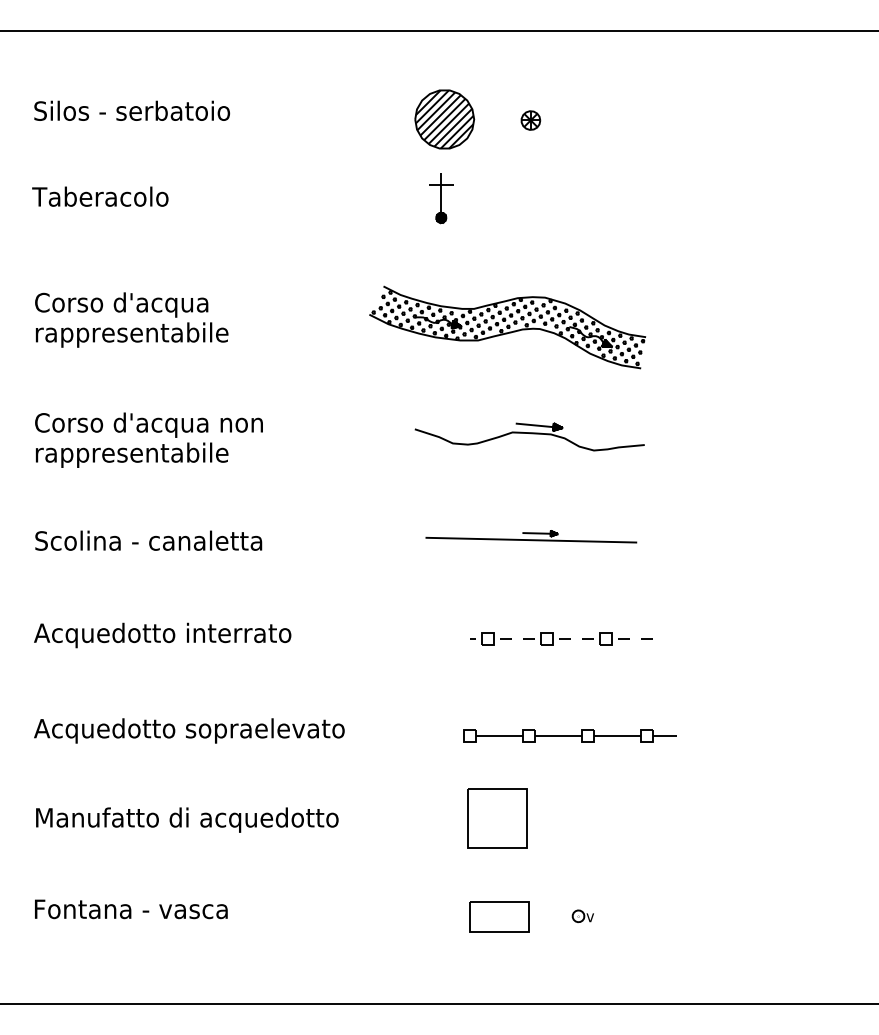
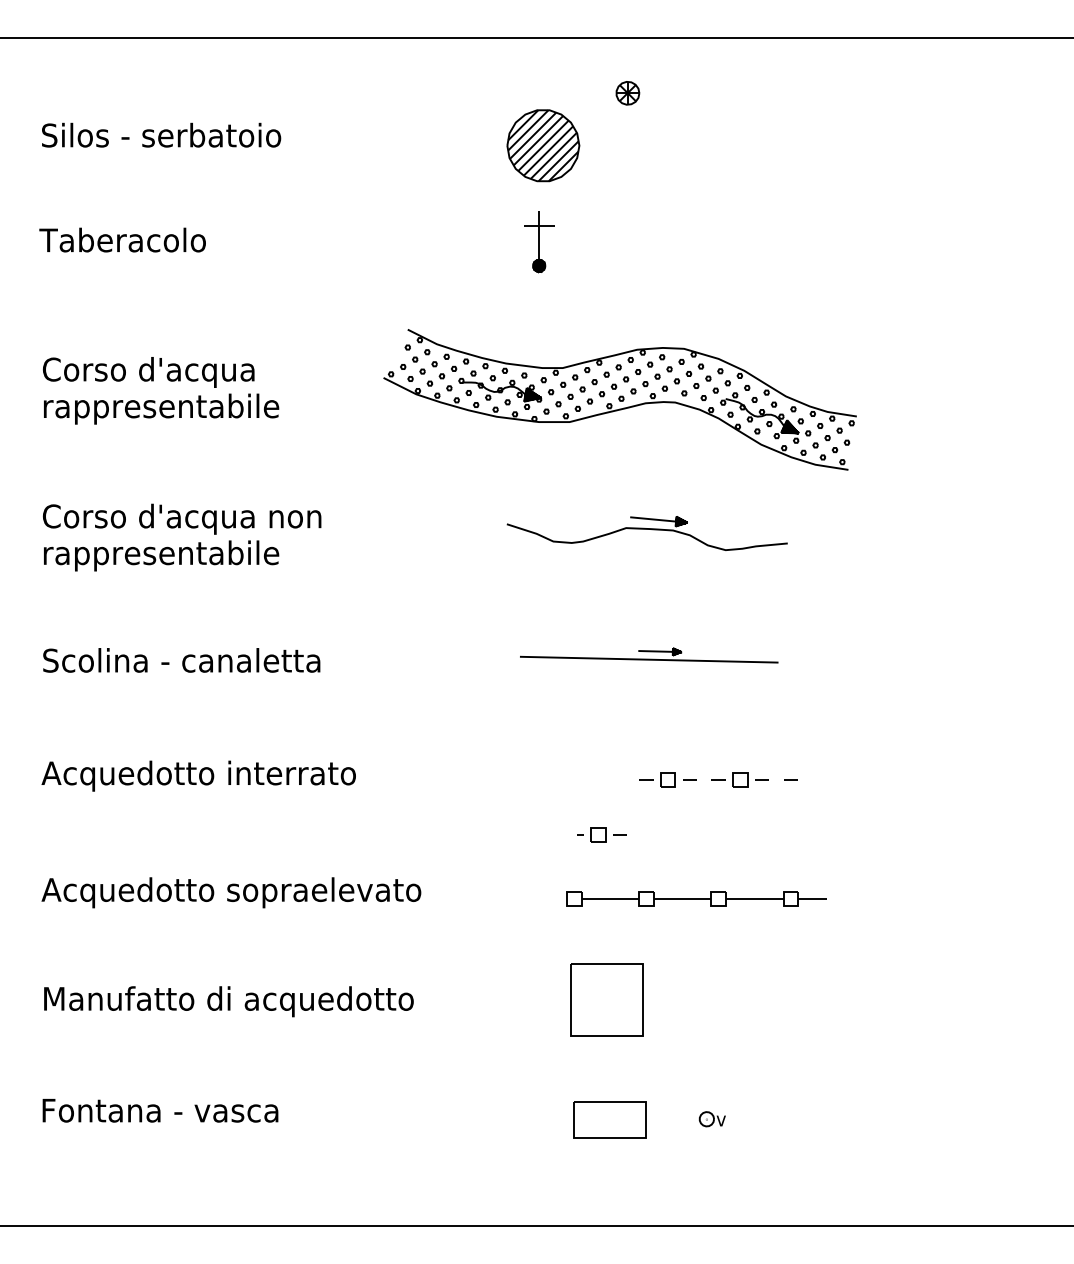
part: (530, 120) -> (627, 93), moved
part: (507, 327) -> (620, 399), size x1.4
part: (490, 638) -> (601, 834), moved

